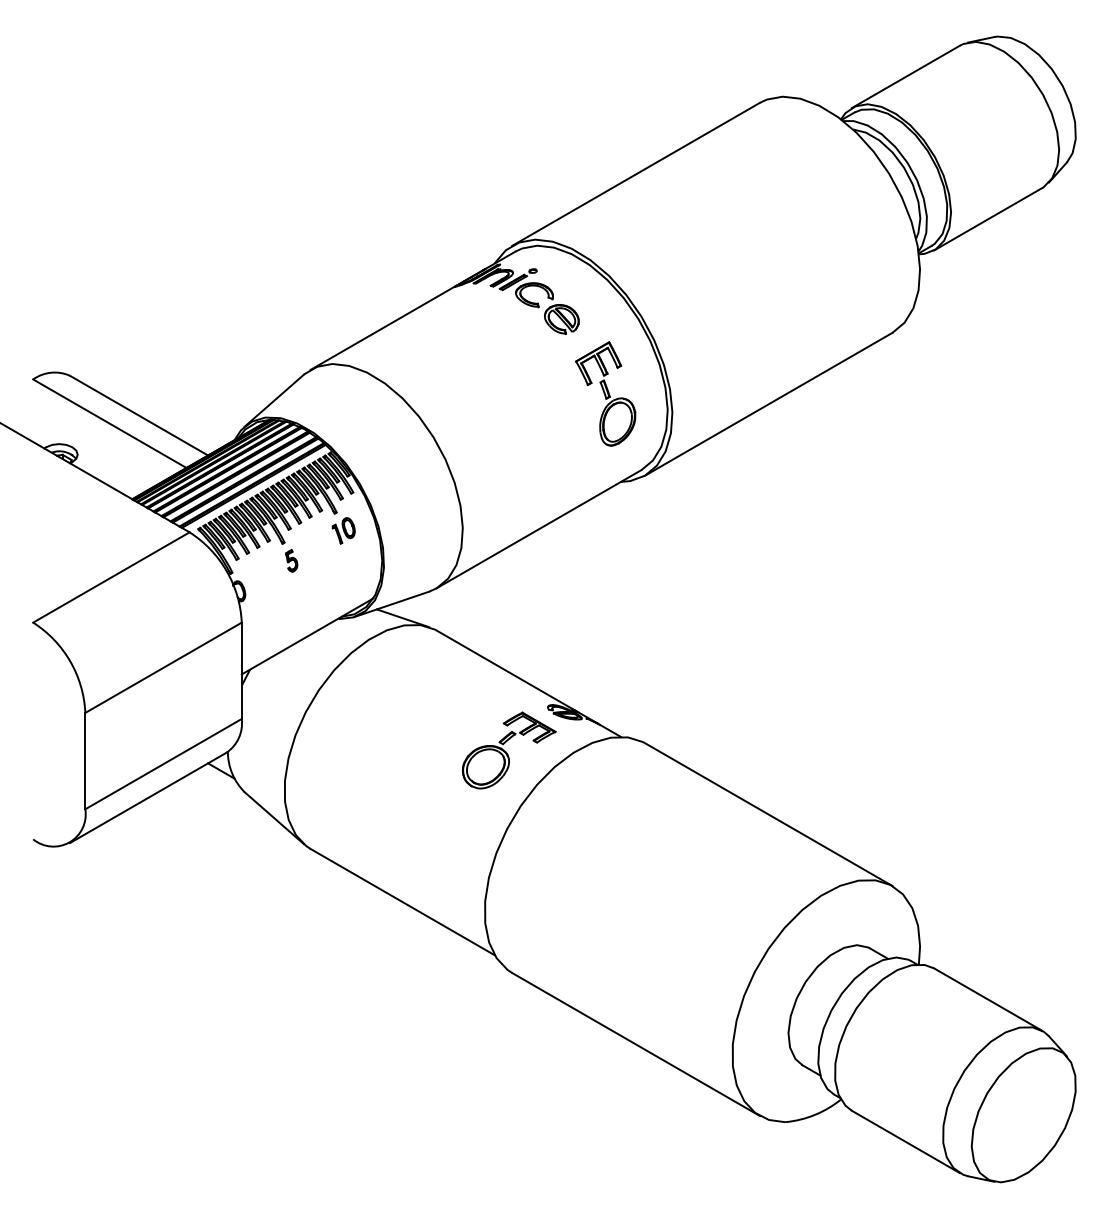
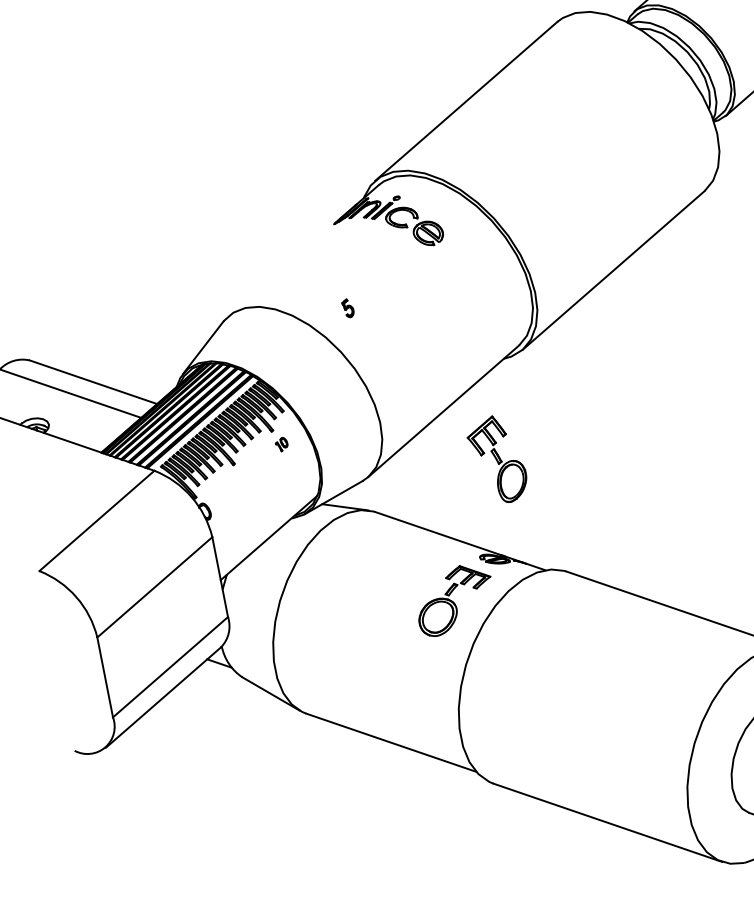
line: (382, 327) -> (281, 269), removed
part: (605, 393) -> (497, 459), moved
part: (343, 530) -> (281, 444), size x0.6
part: (291, 560) -> (348, 308), moved

